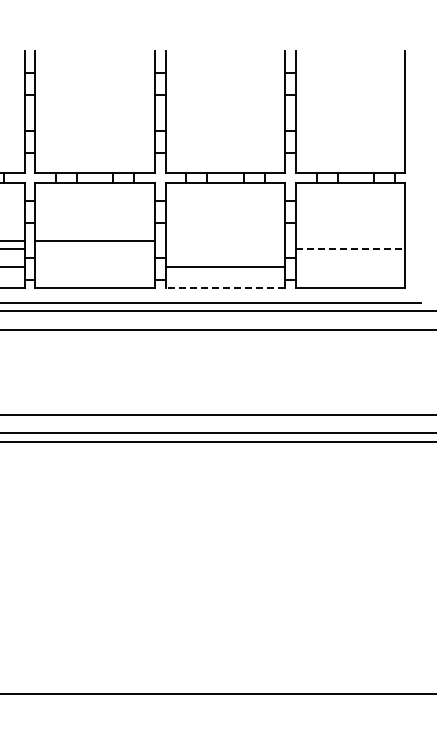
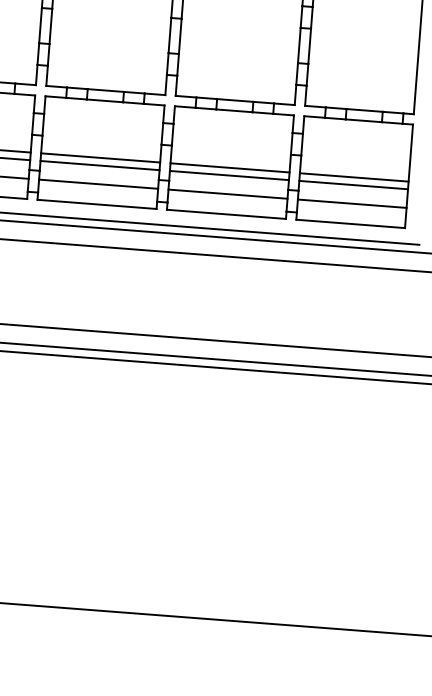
line: (225, 240) -> (230, 167), added
line: (350, 240) -> (354, 177), added
line: (95, 248) -> (100, 165), added
line: (225, 248) -> (229, 175), added
line: (350, 248) -> (353, 185), dashed -> solid
line: (95, 267) -> (98, 184), added
line: (350, 267) -> (352, 203), added
line: (225, 287) -> (226, 214), dashed -> solid

